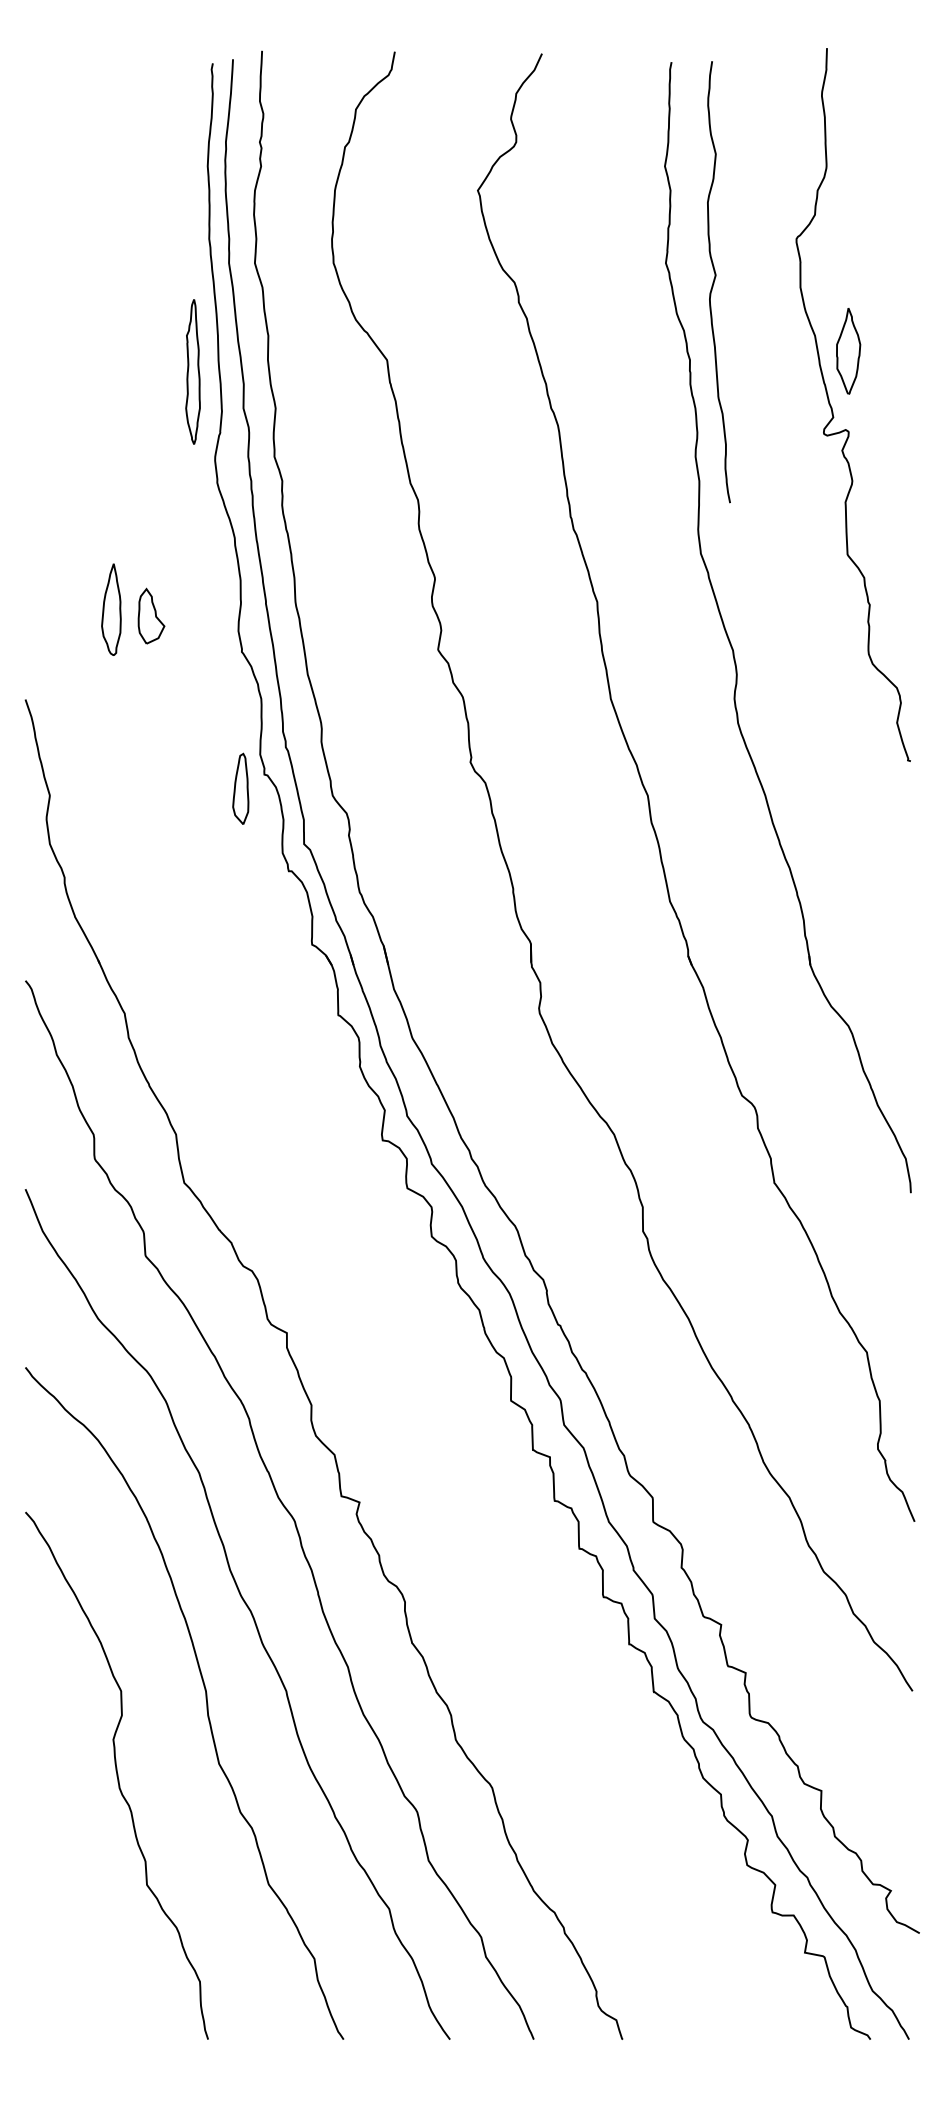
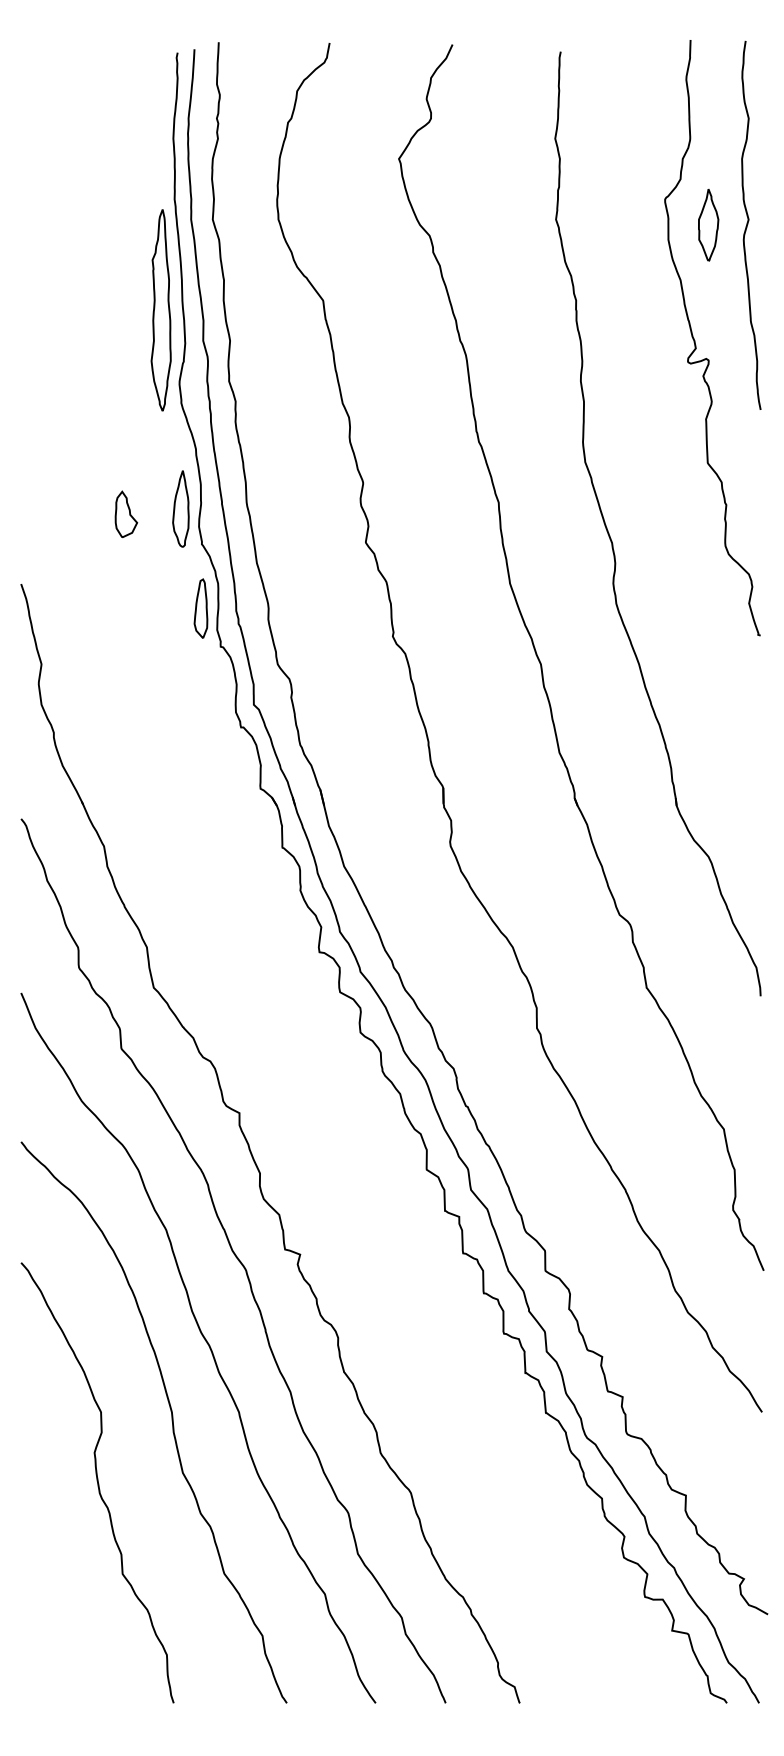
curve: (715, 281) -> (748, 224), moved
part: (848, 351) -> (708, 225), moved
part: (192, 372) -> (160, 310), size x1.67
part: (110, 609) -> (180, 508), moved
part: (240, 788) -> (200, 608), moved

